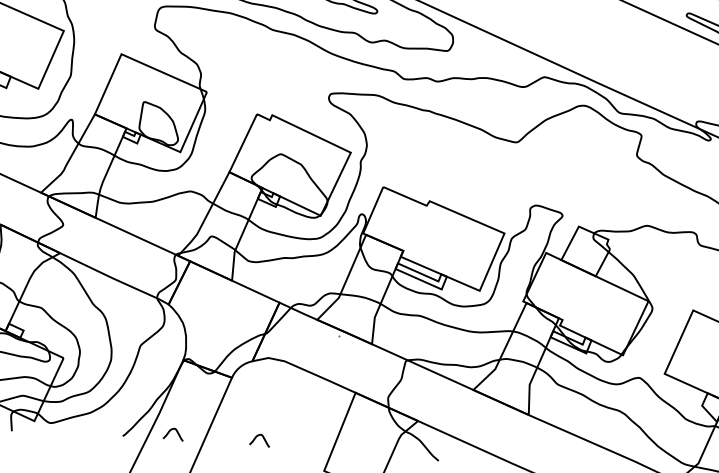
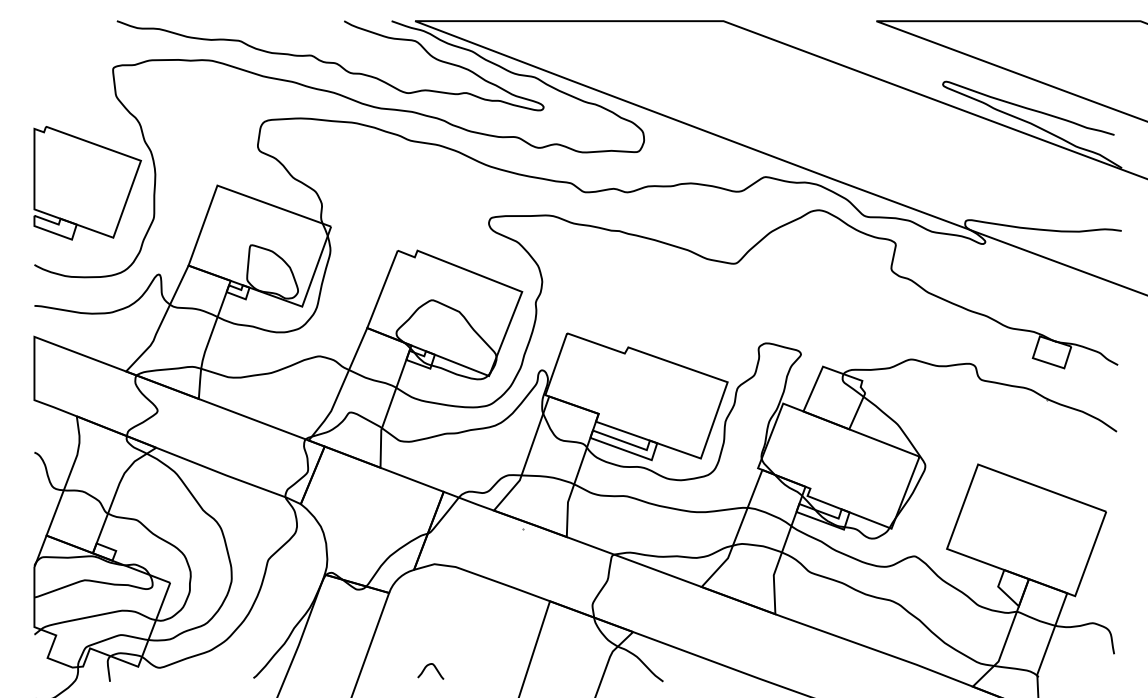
curve: (169, 432) -> (313, 669), removed

